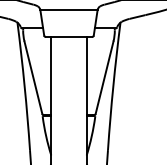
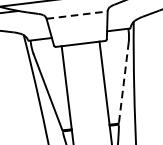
line: (68, 10) -> (76, 15), solid -> dashed
line: (104, 77) -> (123, 82), solid -> dashed

